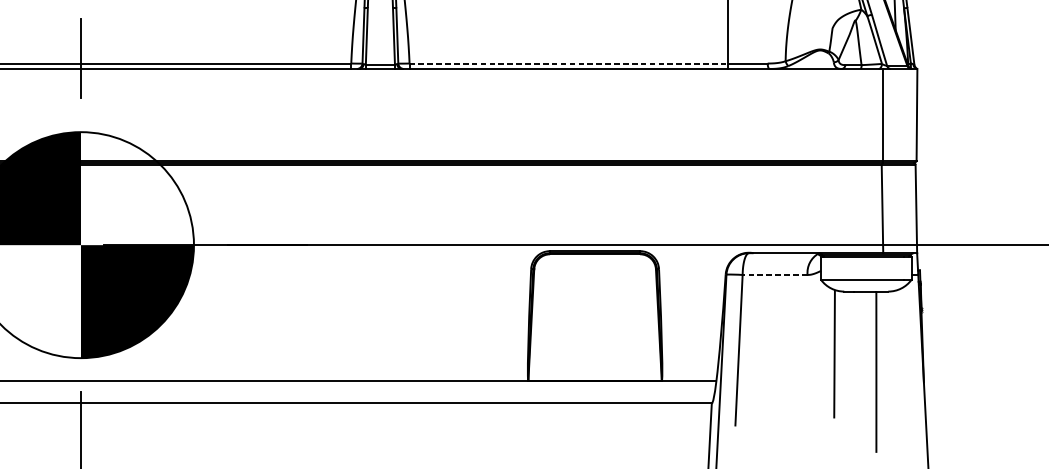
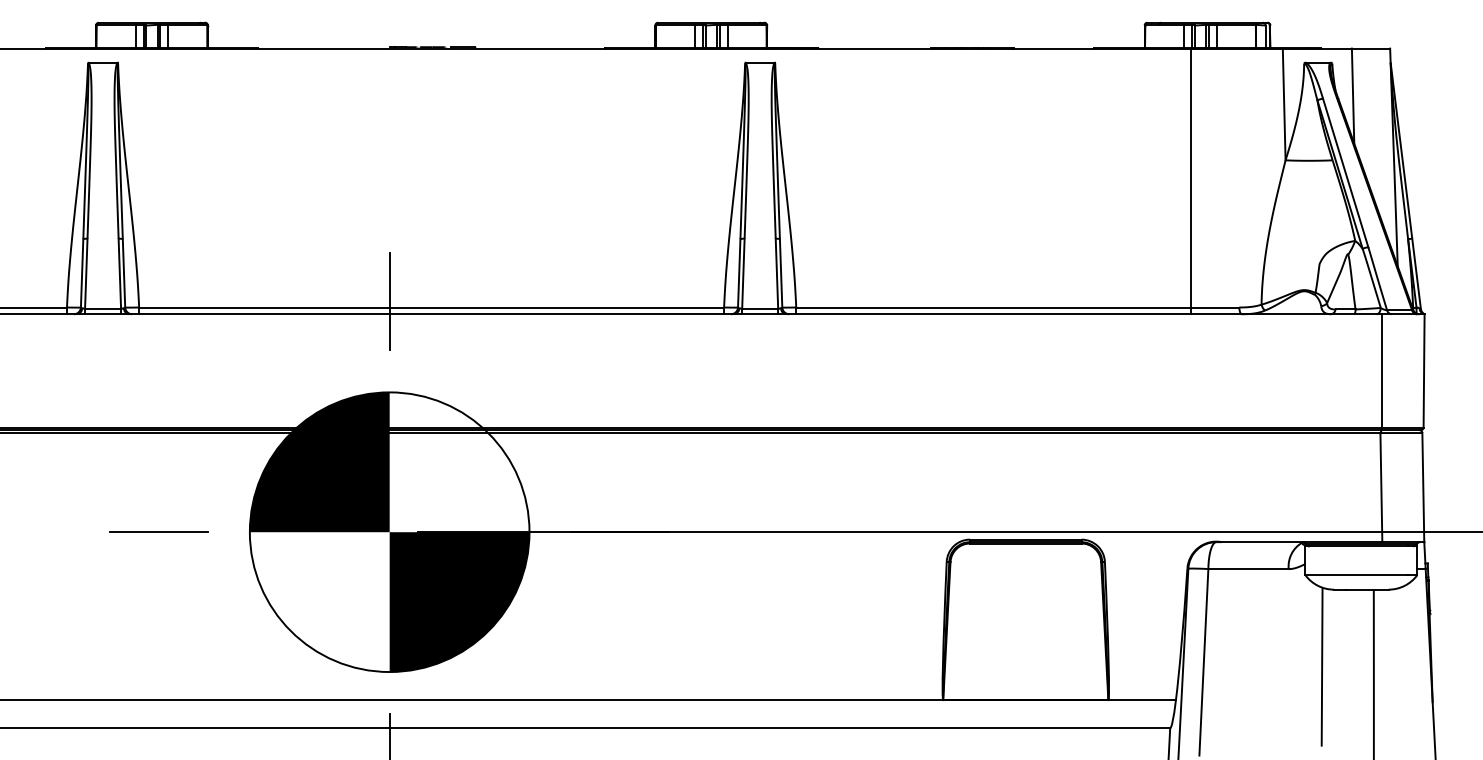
line: (568, 63) -> (993, 307), dashed -> solid
line: (775, 275) -> (1248, 569), dashed -> solid

